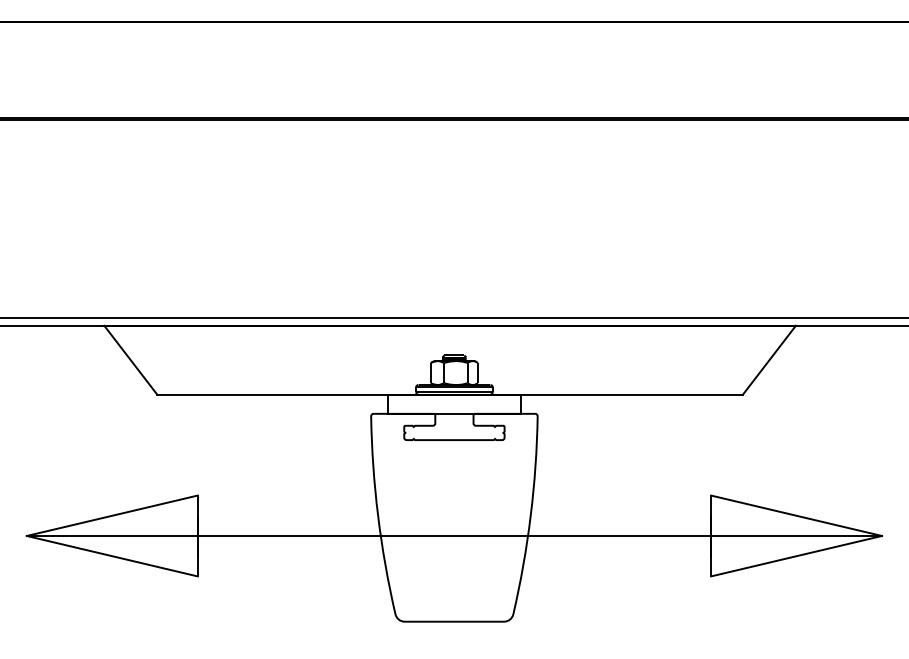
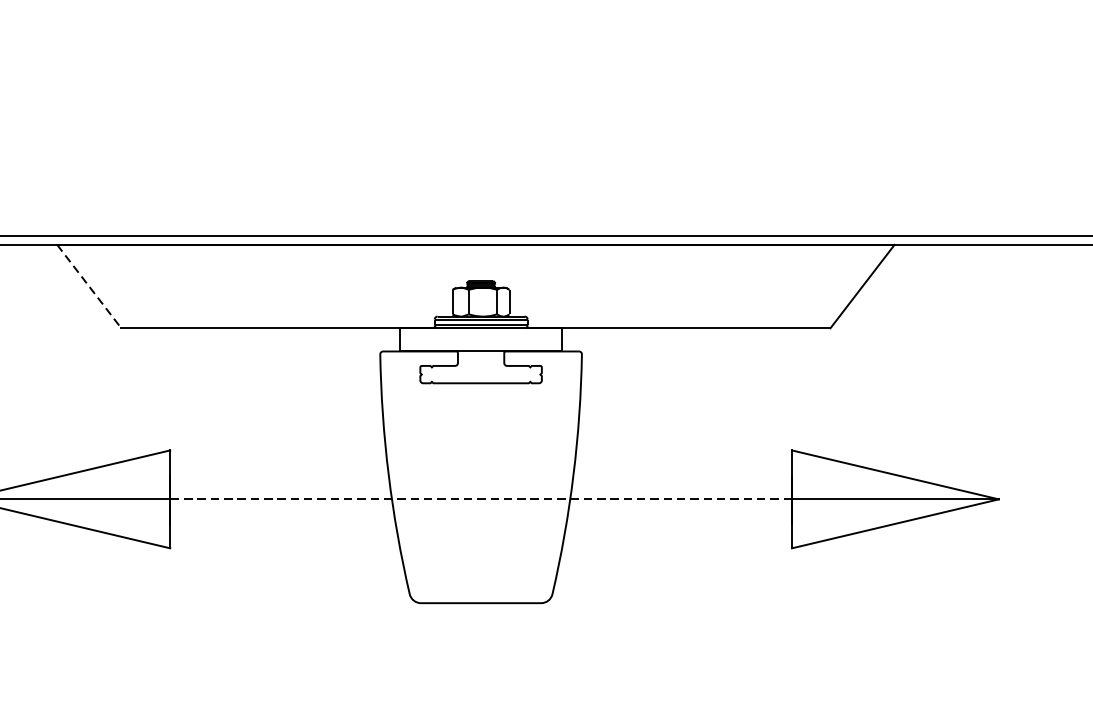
line: (131, 360) -> (90, 286), solid -> dashed
line: (454, 535) -> (481, 498), solid -> dashed

